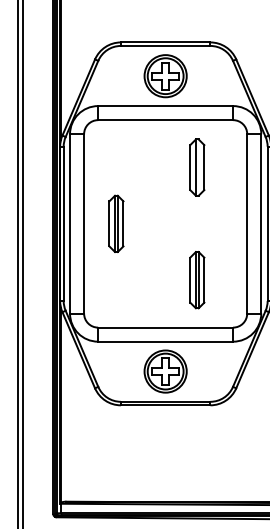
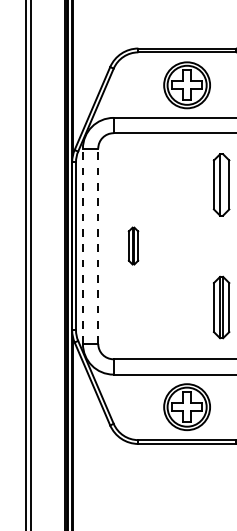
line: (70, 223) -> (83, 245), solid -> dashed
line: (84, 223) -> (98, 245), solid -> dashed
part: (116, 223) -> (133, 245), size x0.6

